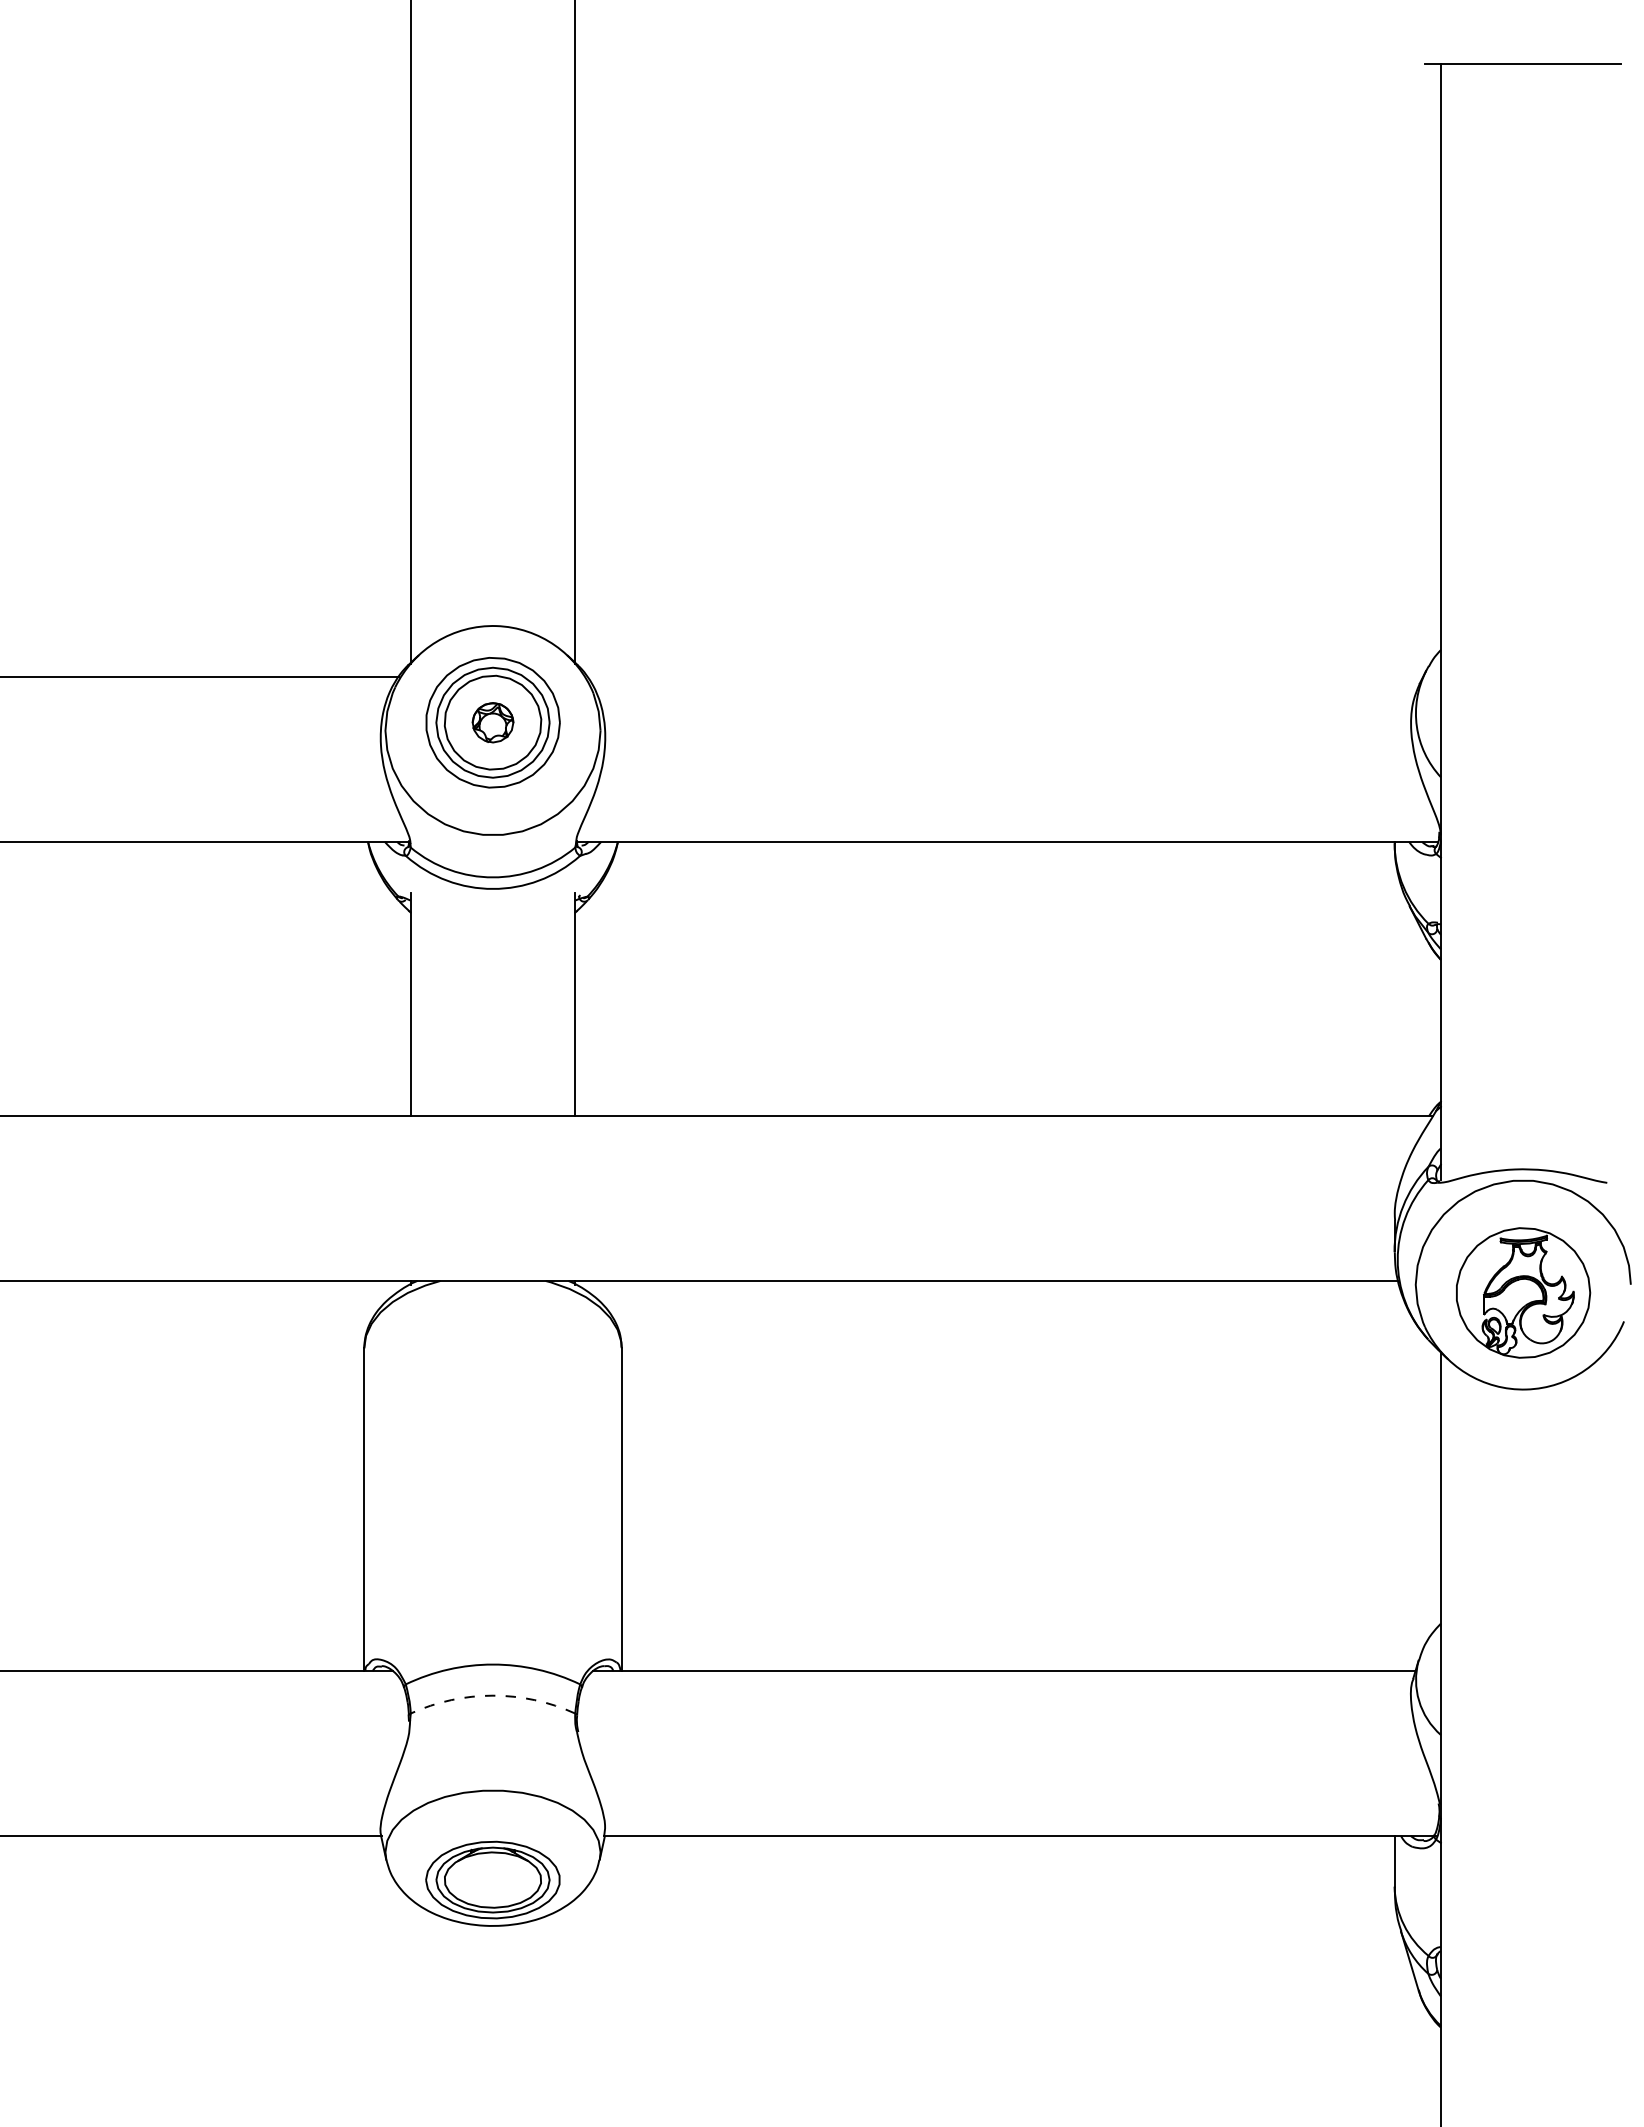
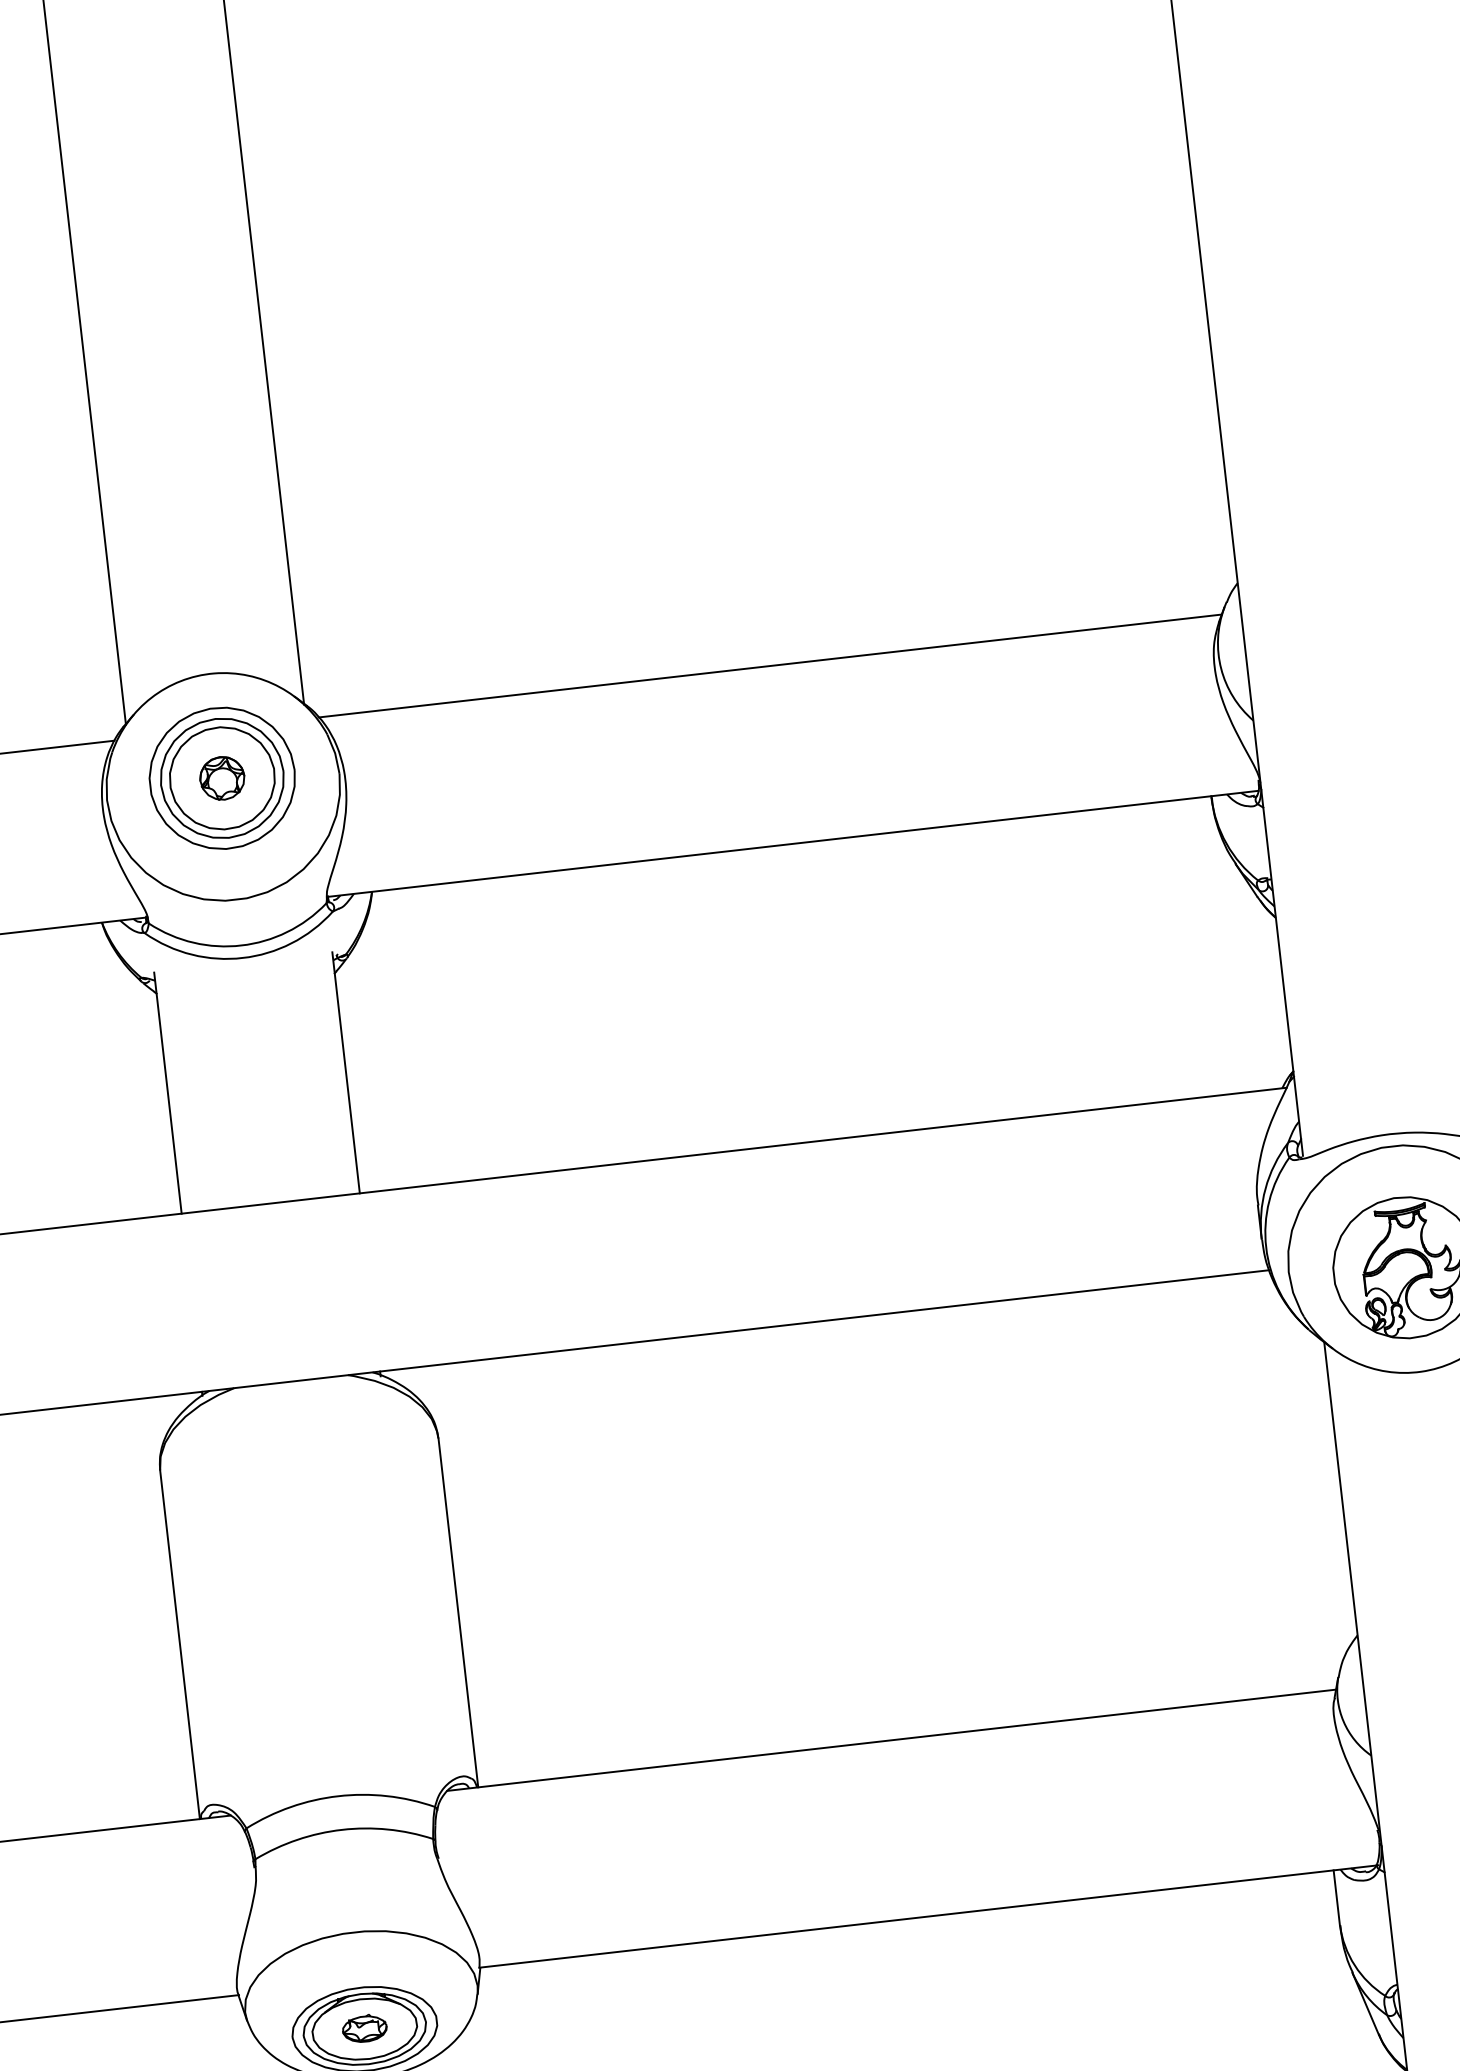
line: (1004, 677) -> (769, 666), added
arc: (493, 1695) -> (342, 1829), dashed -> solid
part: (493, 1879) -> (365, 2028), added

